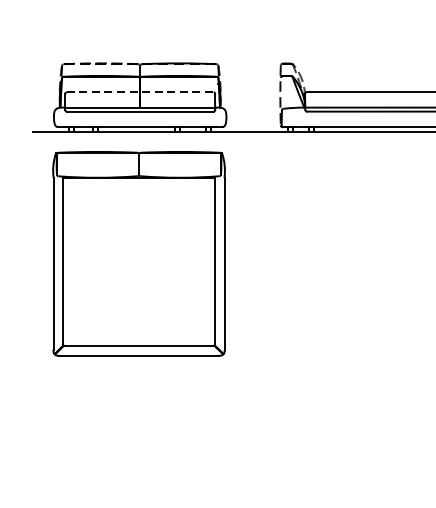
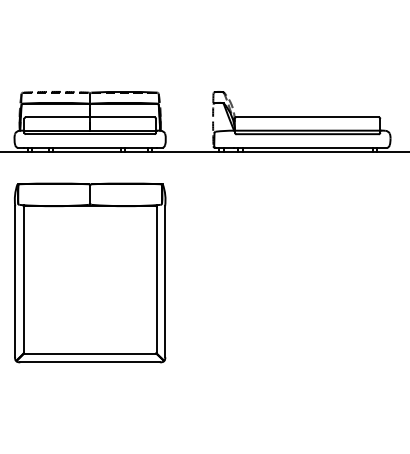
line: (140, 92) -> (90, 117), dashed -> solid
part: (139, 253) -> (90, 272), moved

